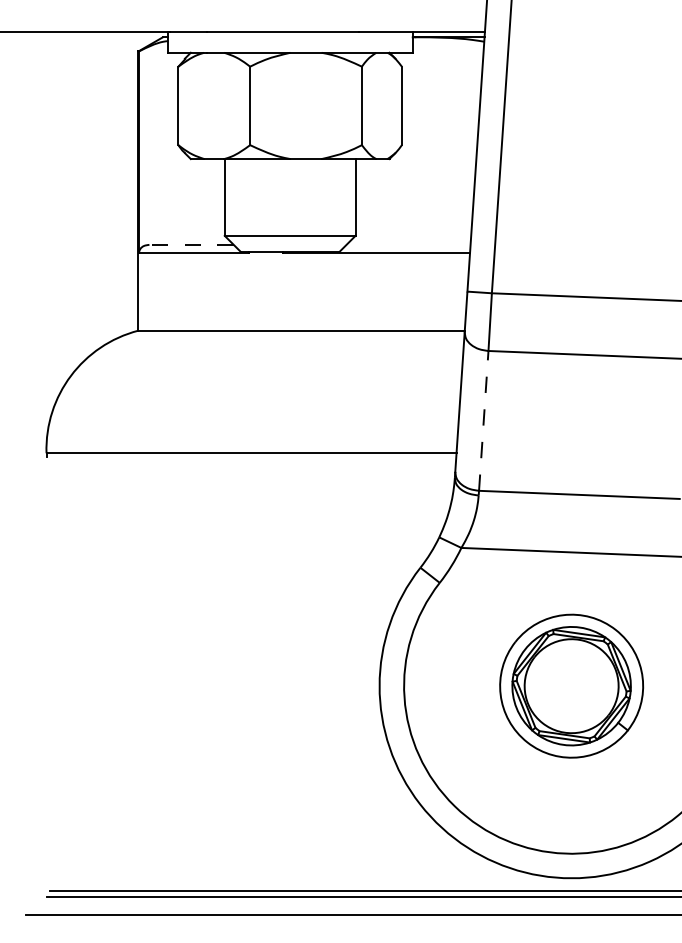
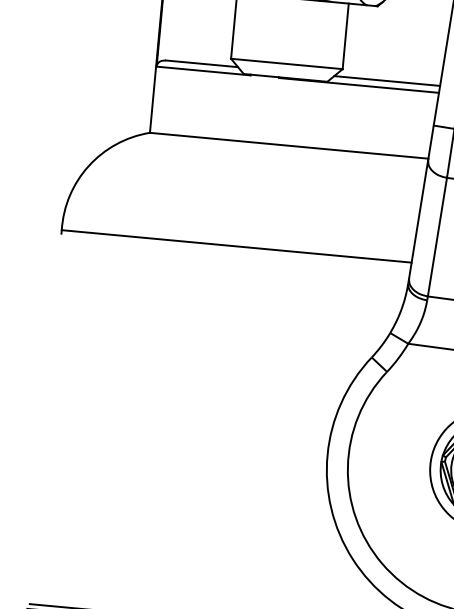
line: (191, 244) -> (202, 63), dashed -> solid
line: (408, 244) -> (387, 80), added
line: (483, 420) -> (437, 236), dashed -> solid

